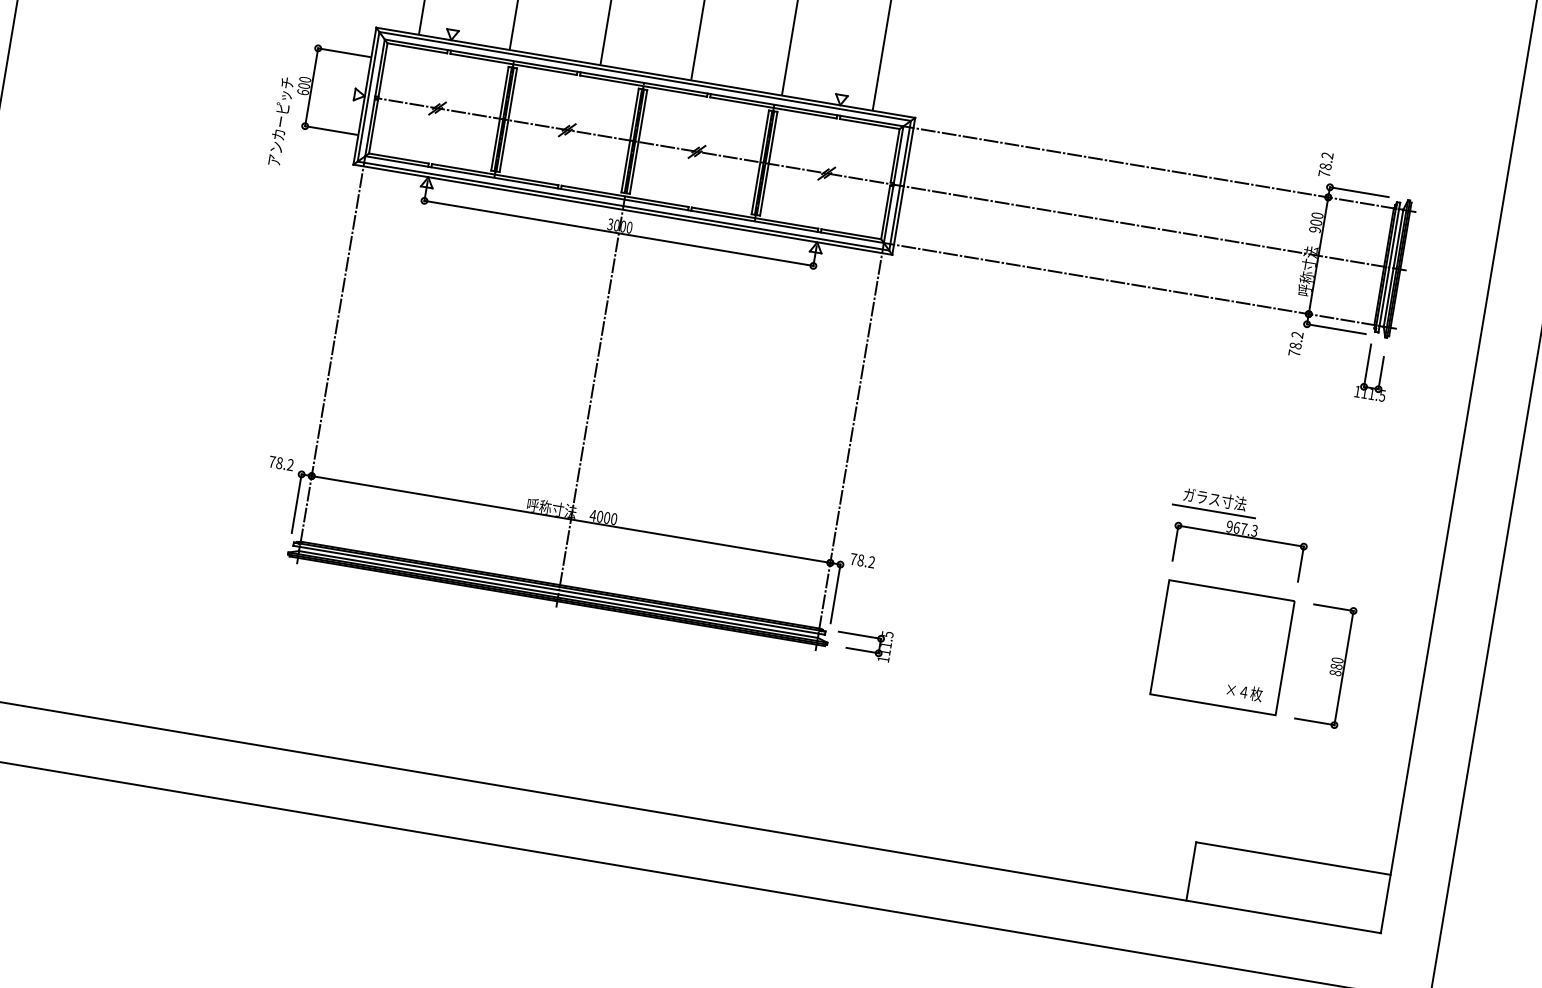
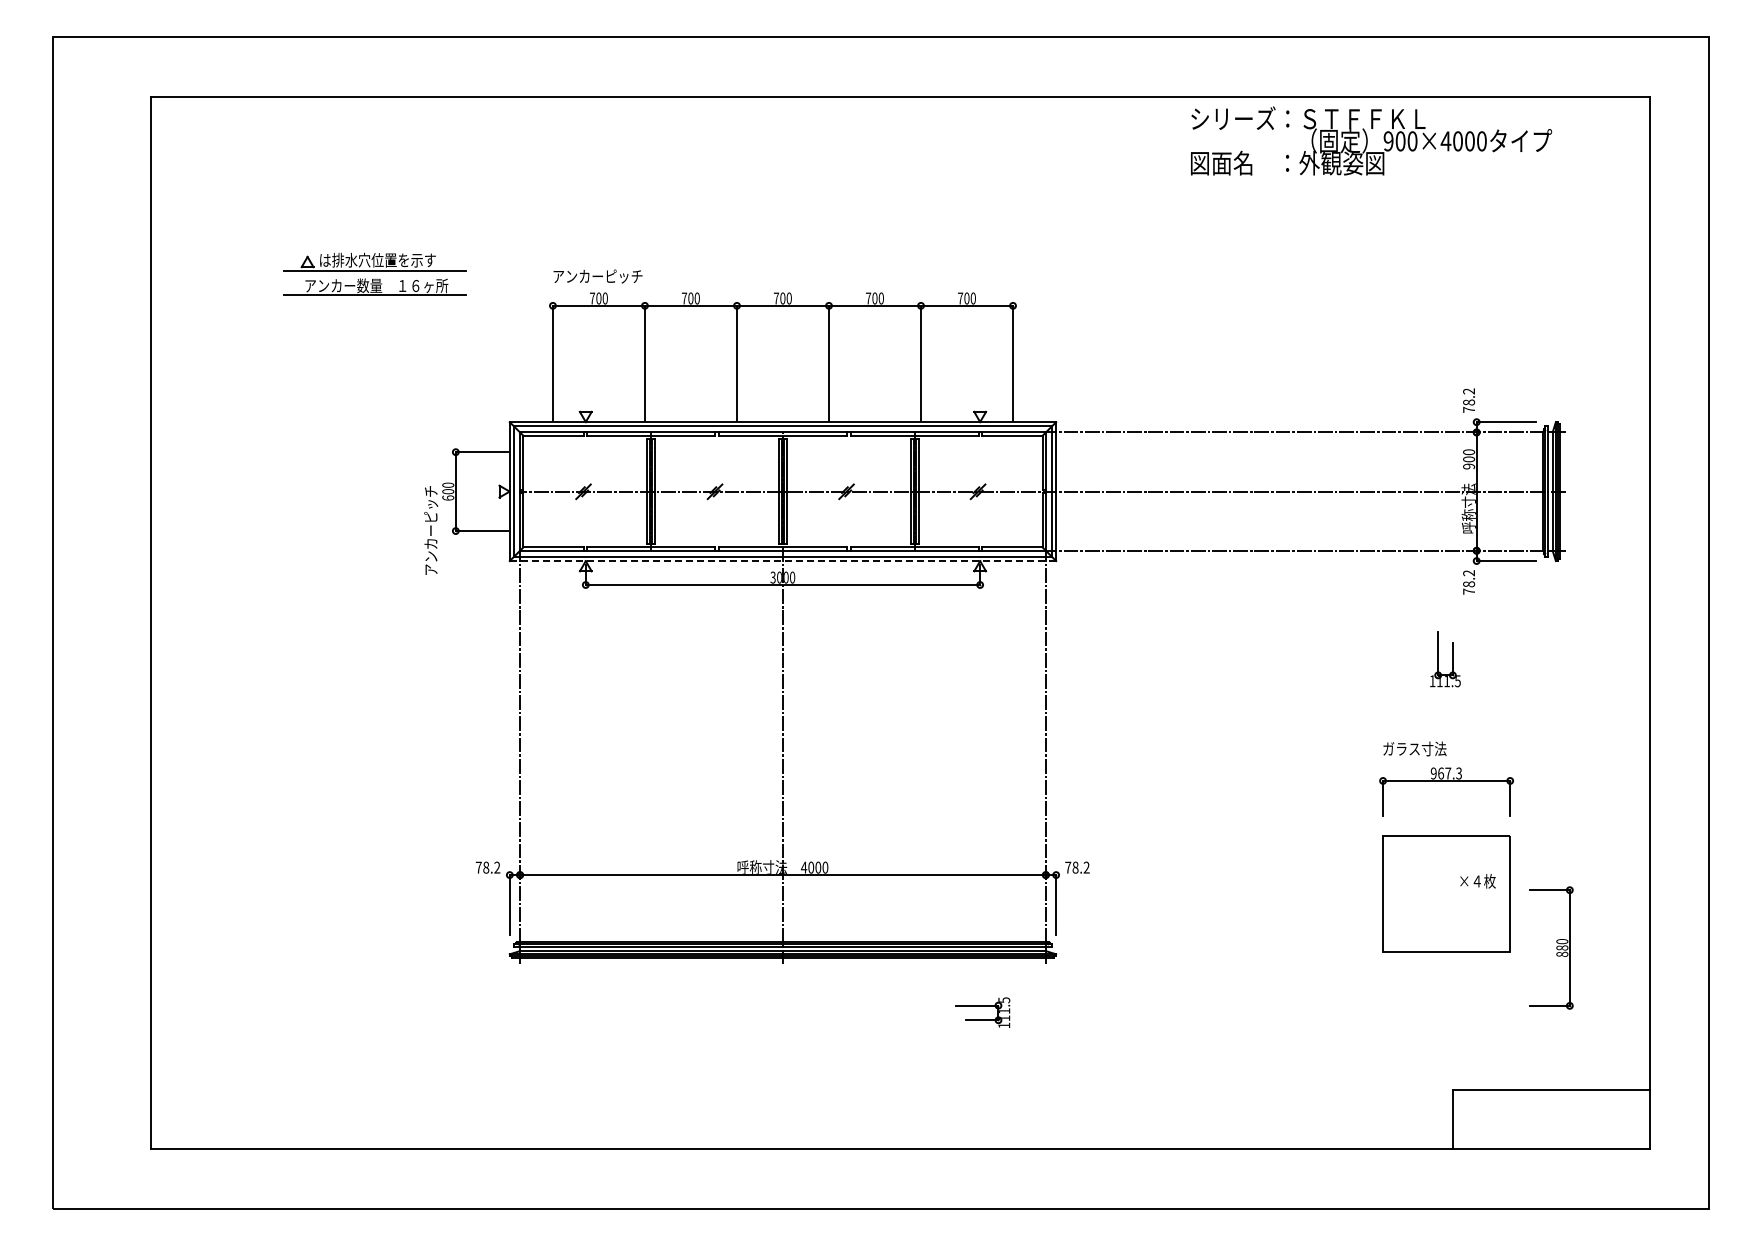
line: (622, 210) -> (782, 561), solid -> dashed
part: (1366, 371) -> (1438, 659), moved
line: (1213, 511) -> (1415, 761), removed
part: (864, 642) -> (982, 1012), moved
part: (1325, 664) -> (1551, 947), moved
text: (1244, 692) -> (1477, 881), moved

